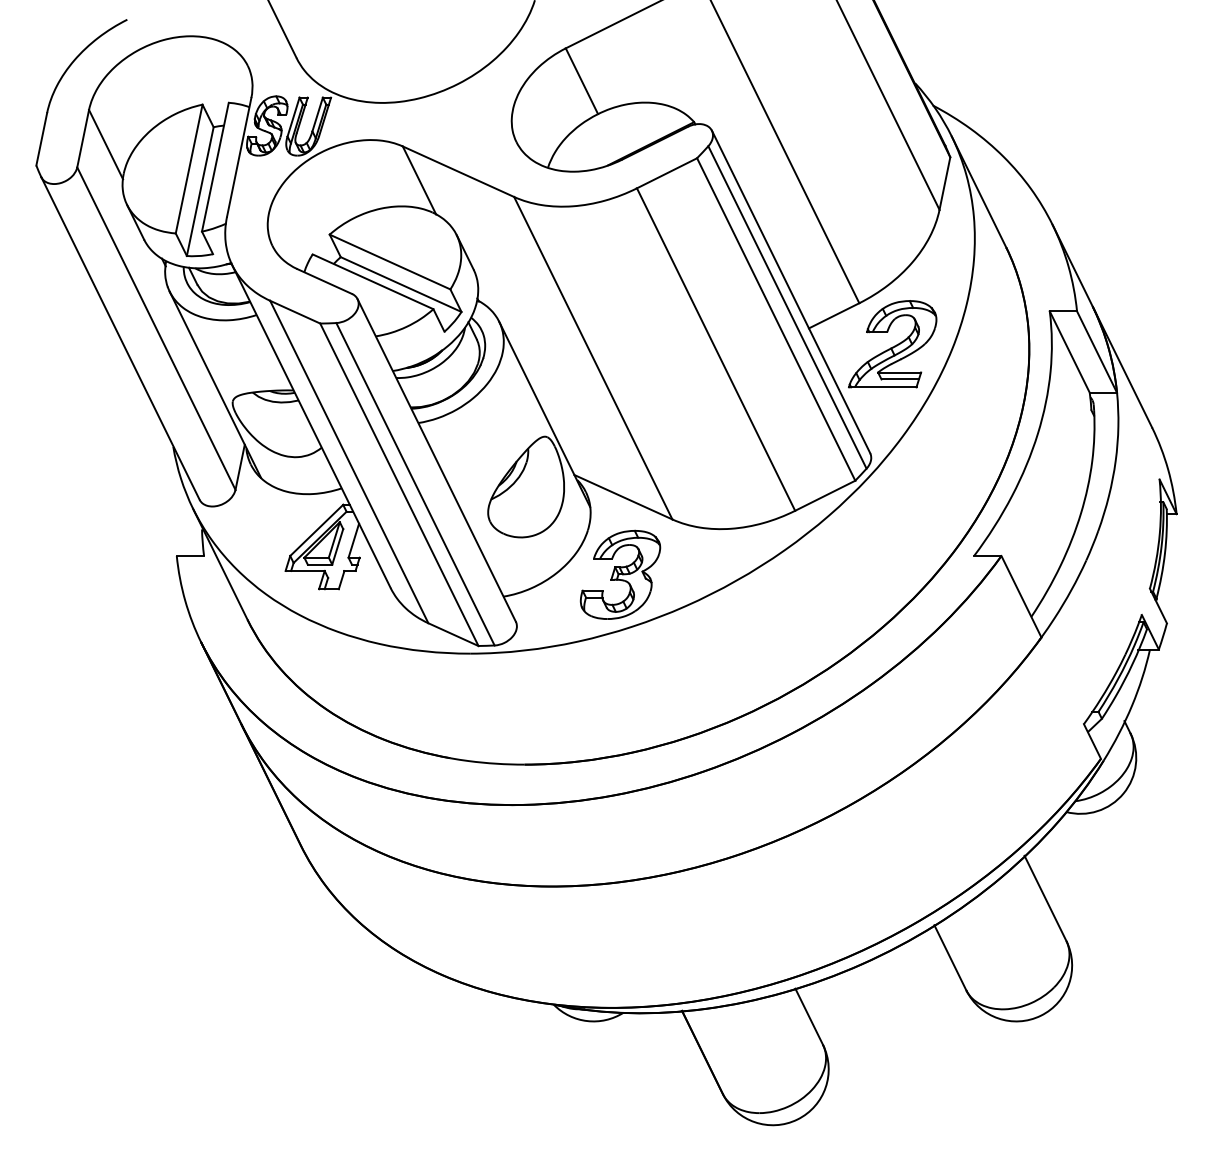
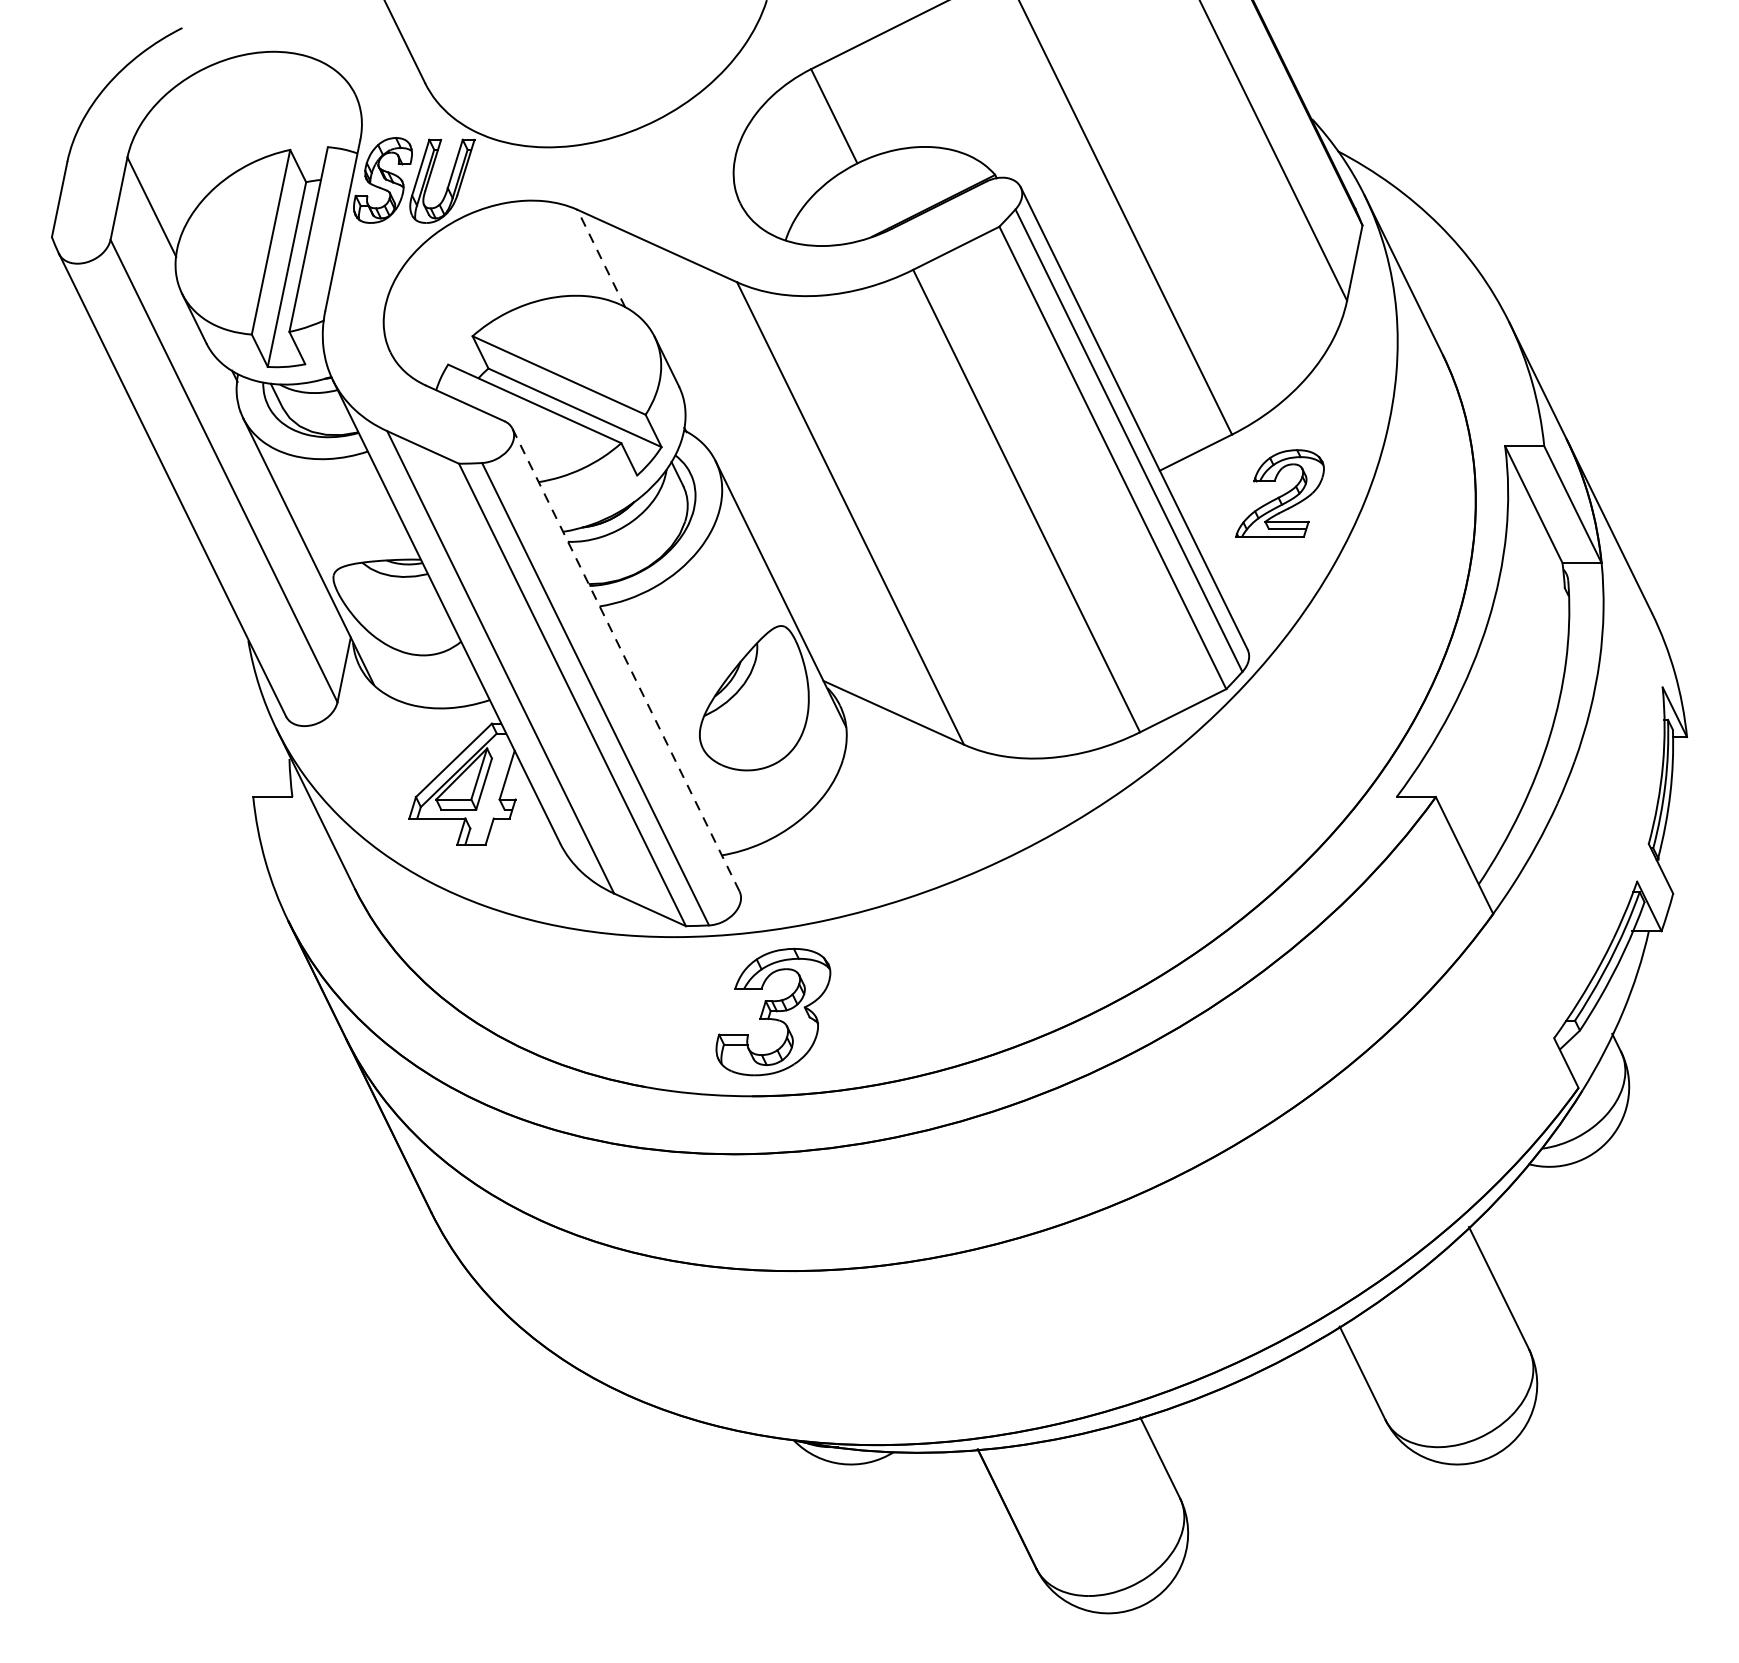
line: (419, 180) -> (601, 258), solid -> dashed
part: (892, 344) -> (1279, 493), size x0.7
line: (436, 460) -> (625, 660), solid -> dashed
part: (620, 574) -> (773, 1011), moved

